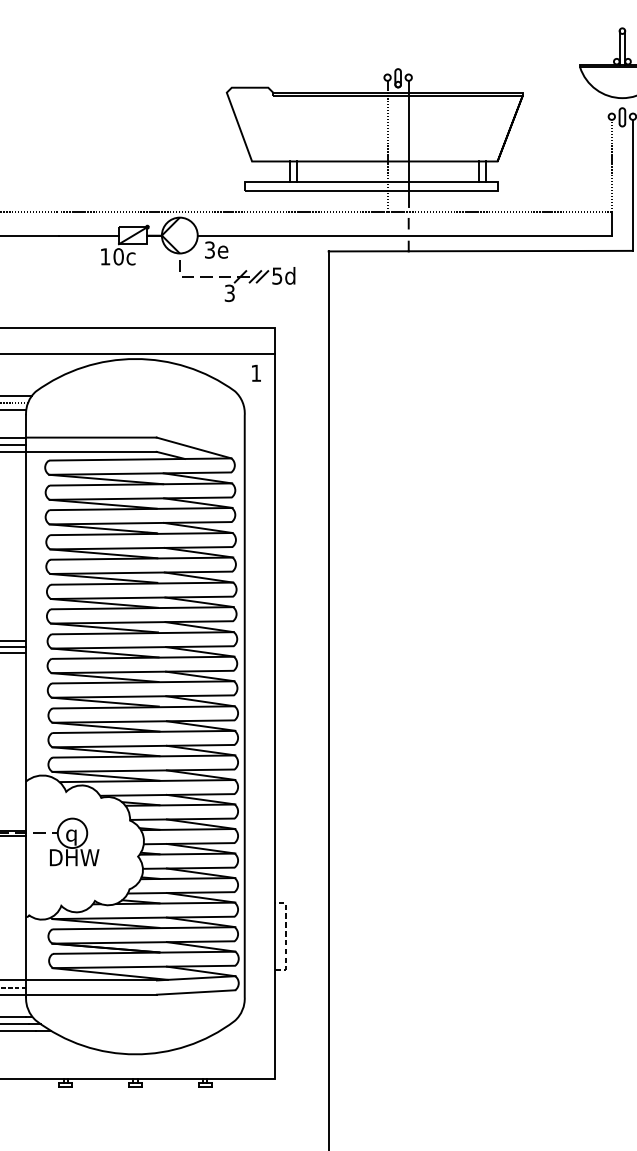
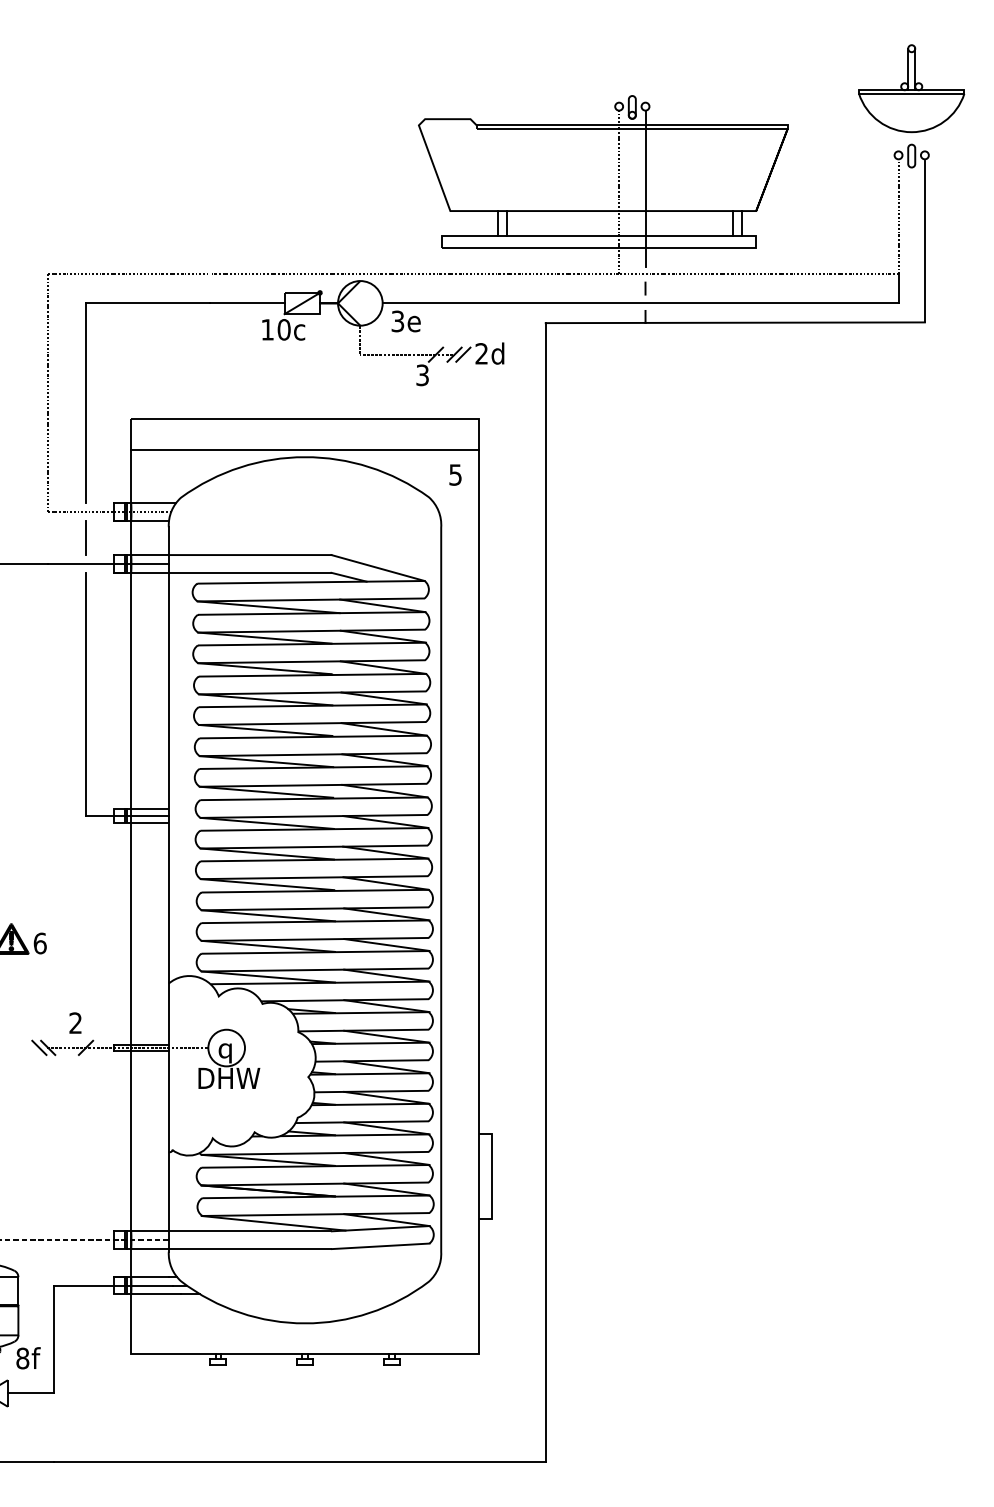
text: (277, 275) -> (481, 353), 5d -> 2d
text: (256, 372) -> (455, 474), 1 -> 5
line: (285, 935) -> (492, 1175), dashed -> solid

